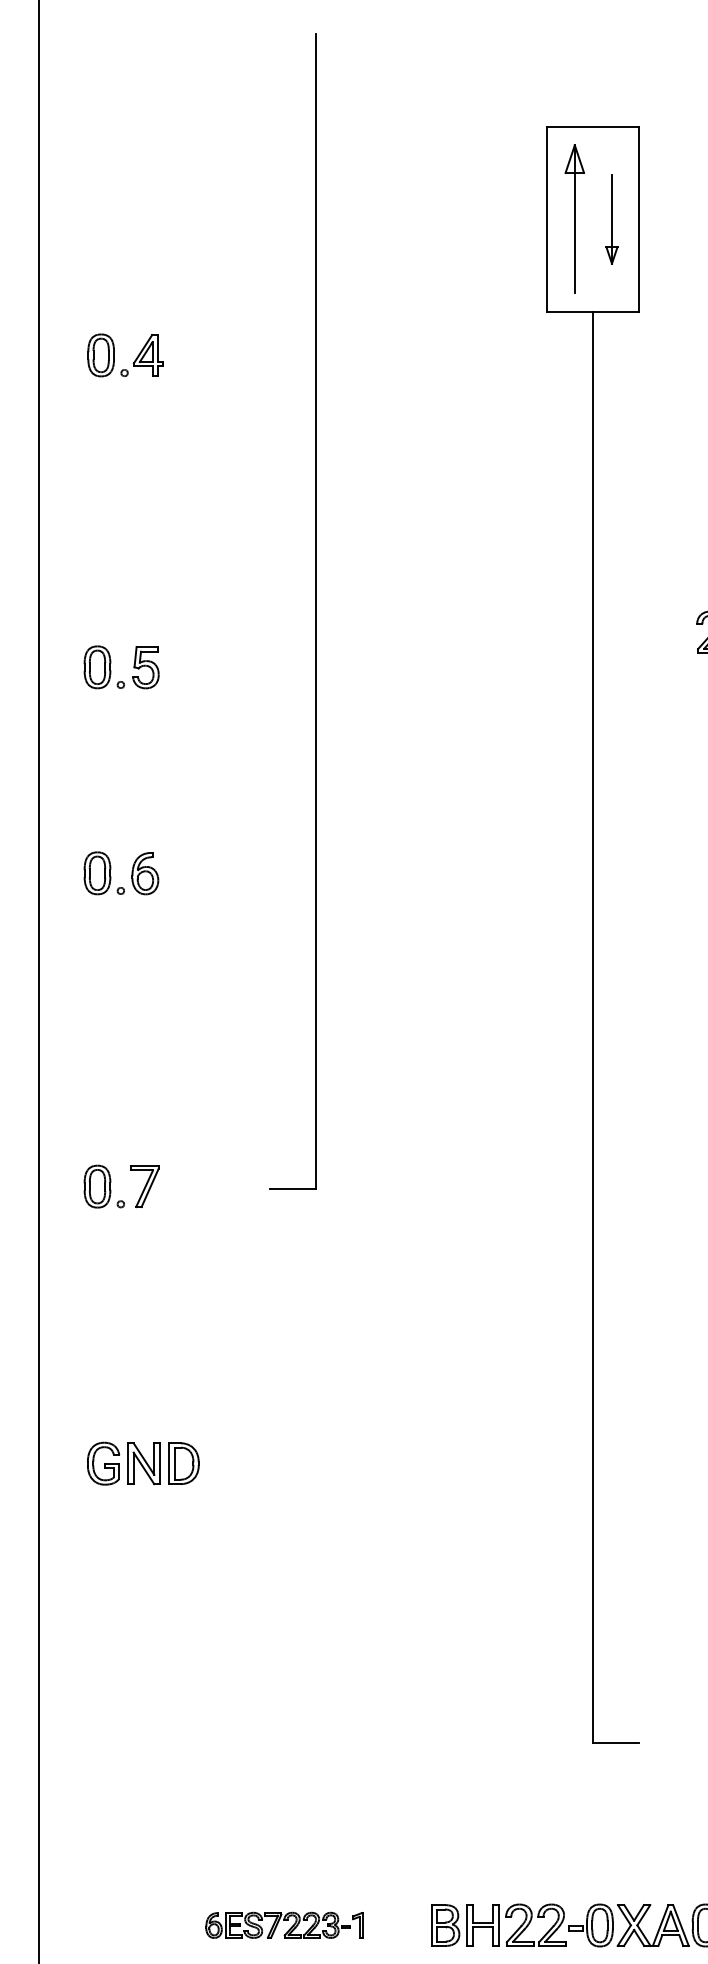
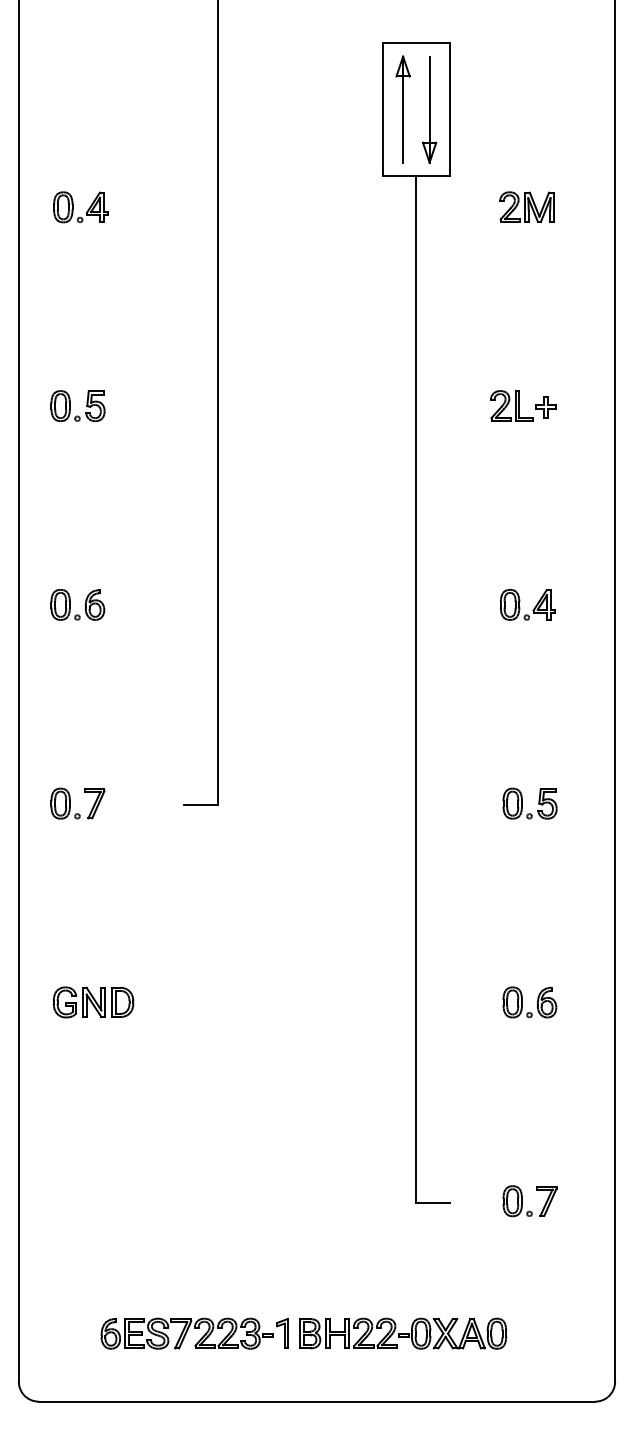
part: (611, 219) -> (429, 109), size x1.67
part: (111, 667) -> (70, 406), moved
part: (111, 872) -> (70, 604), moved
part: (284, 1925) -> (194, 1333), size x1.67

